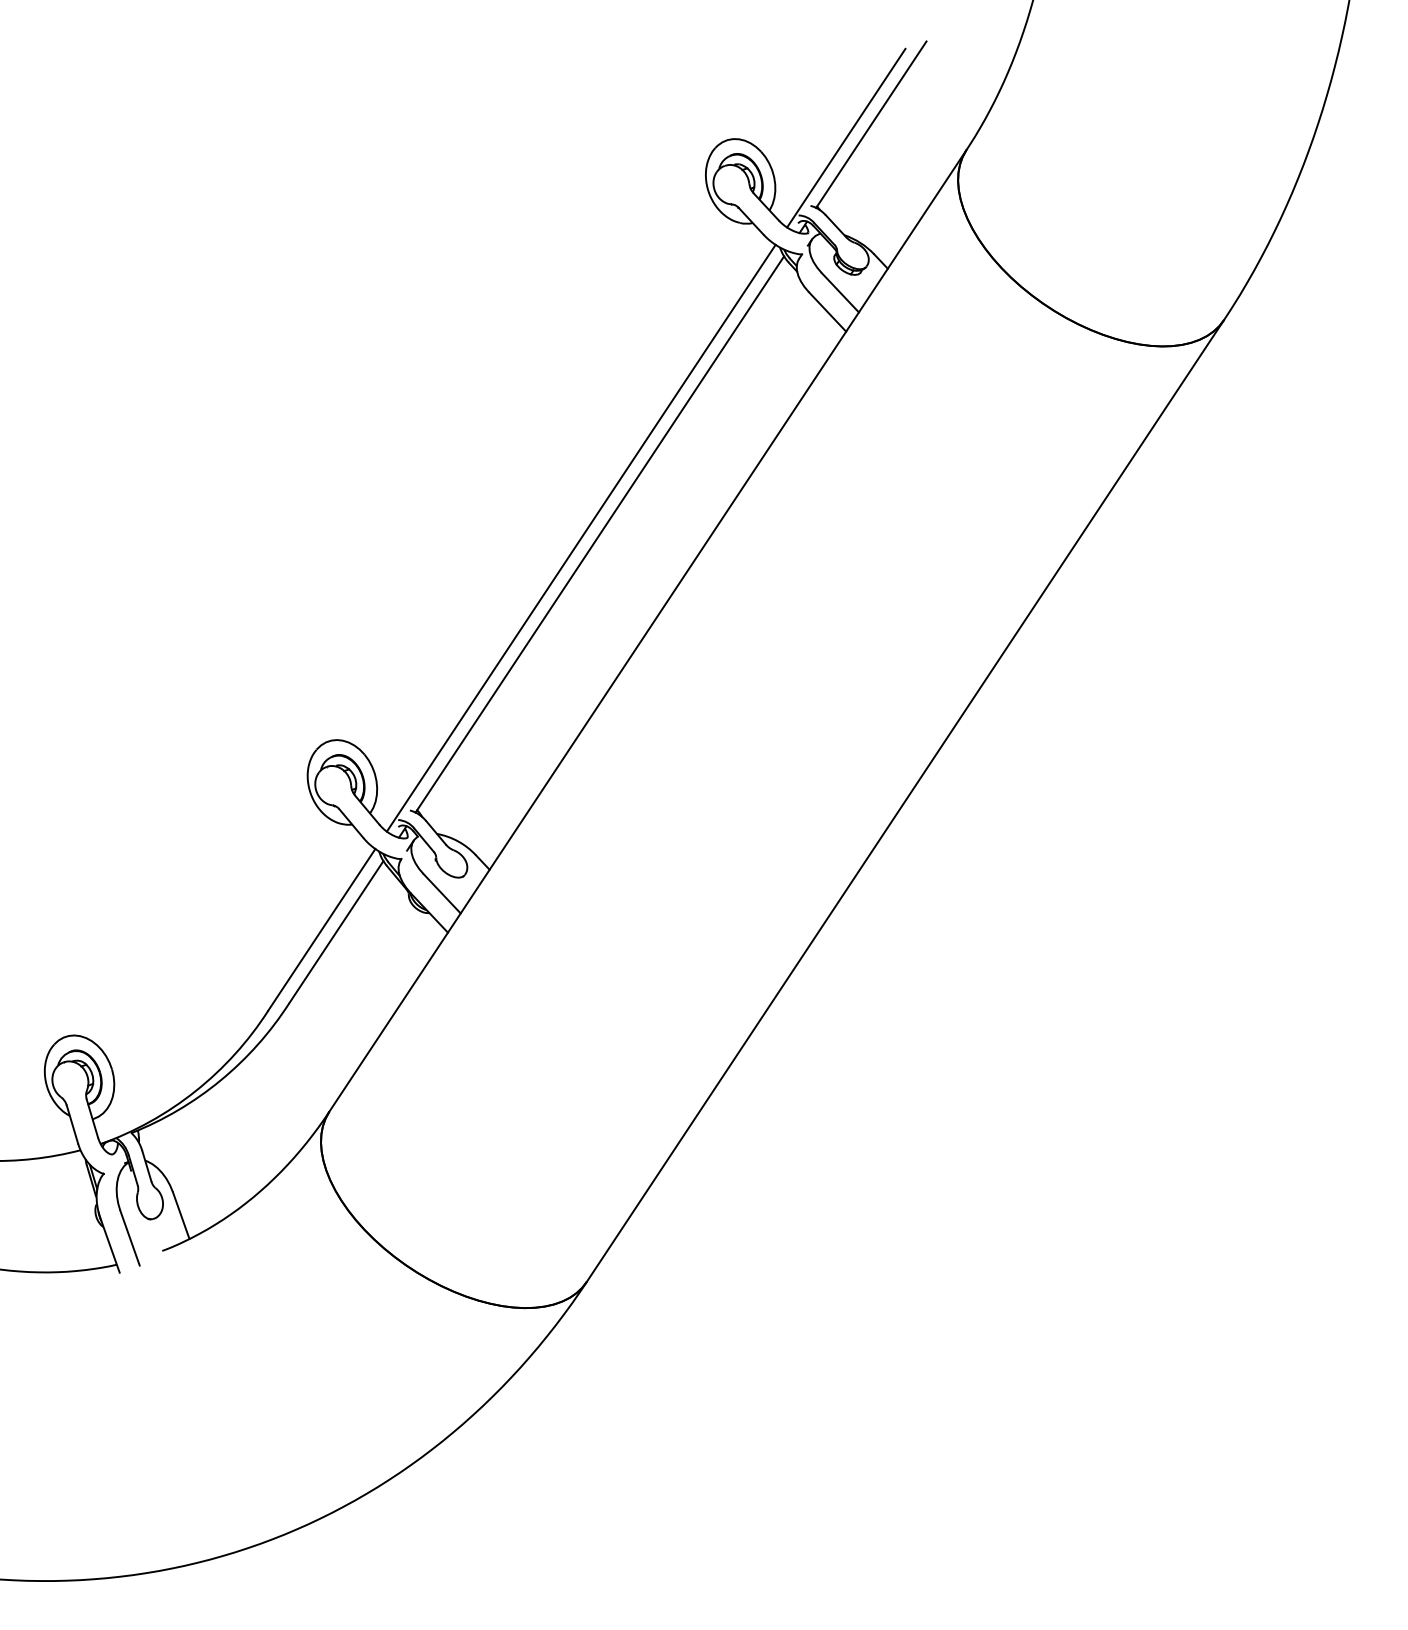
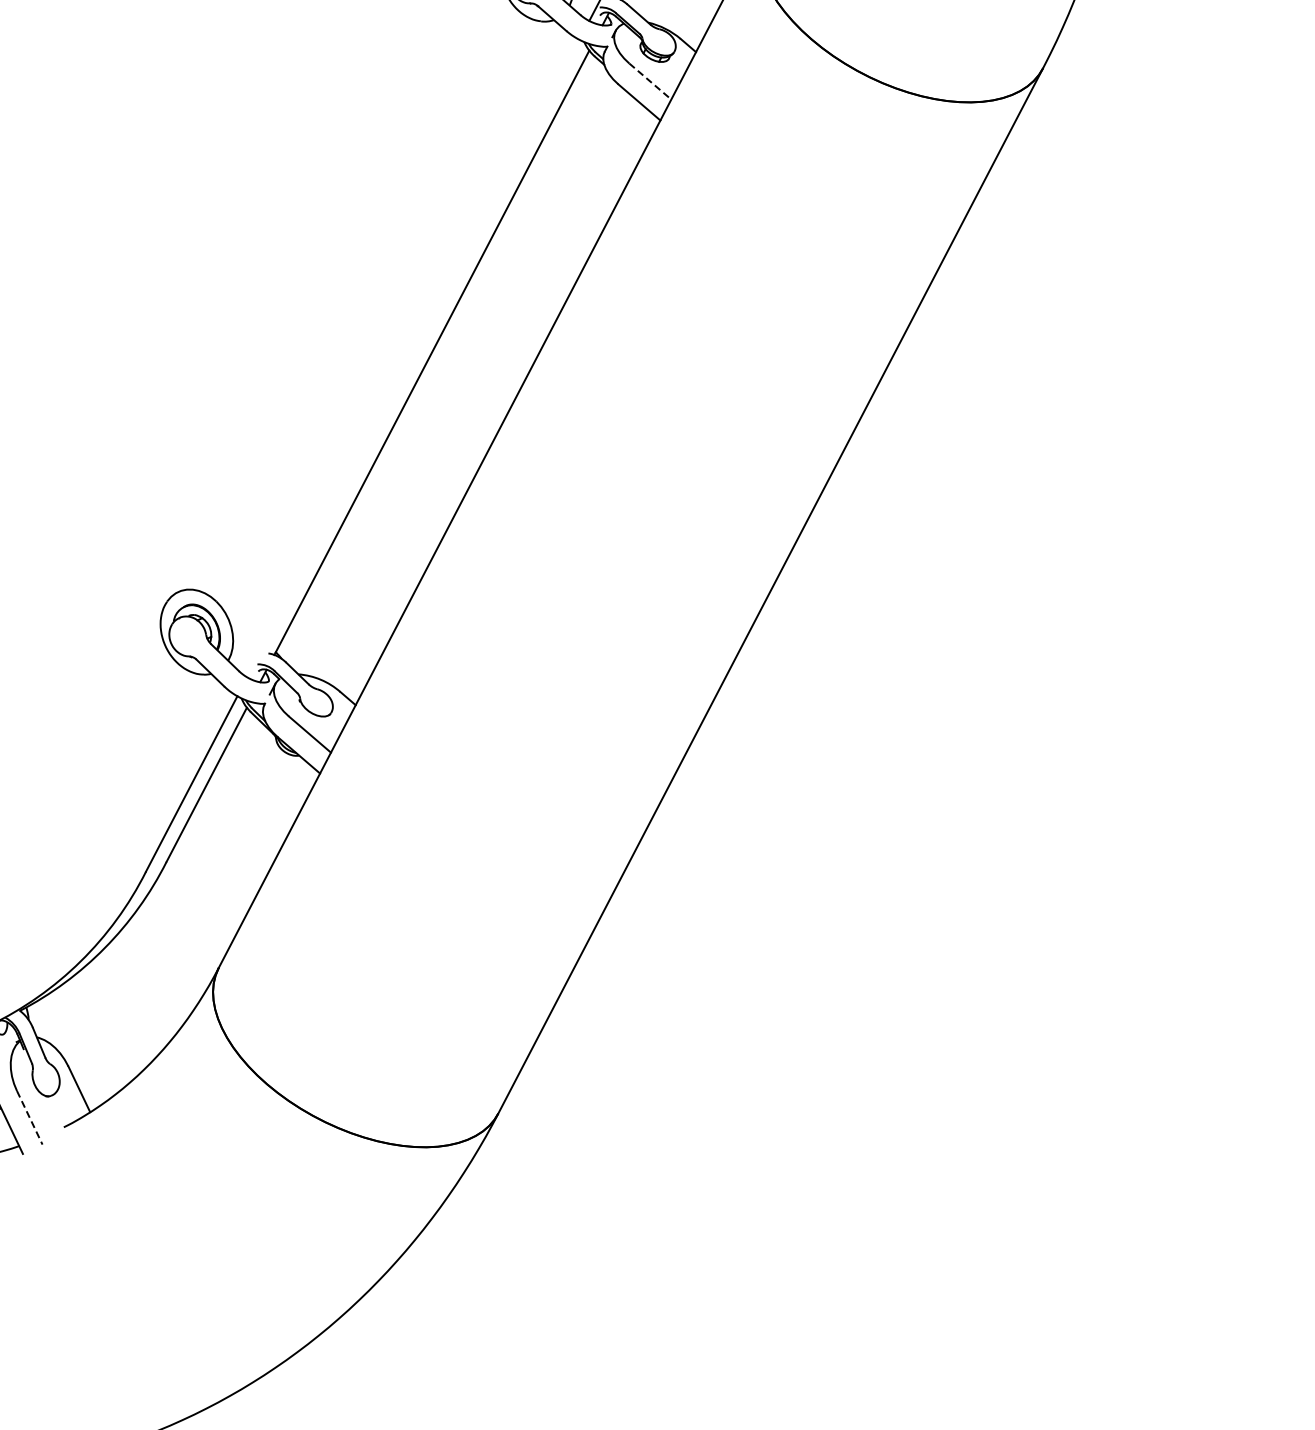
line: (840, 293) -> (650, 82), solid -> dashed
line: (580, 537) -> (412, 357), removed
line: (130, 1238) -> (30, 1118), solid -> dashed

